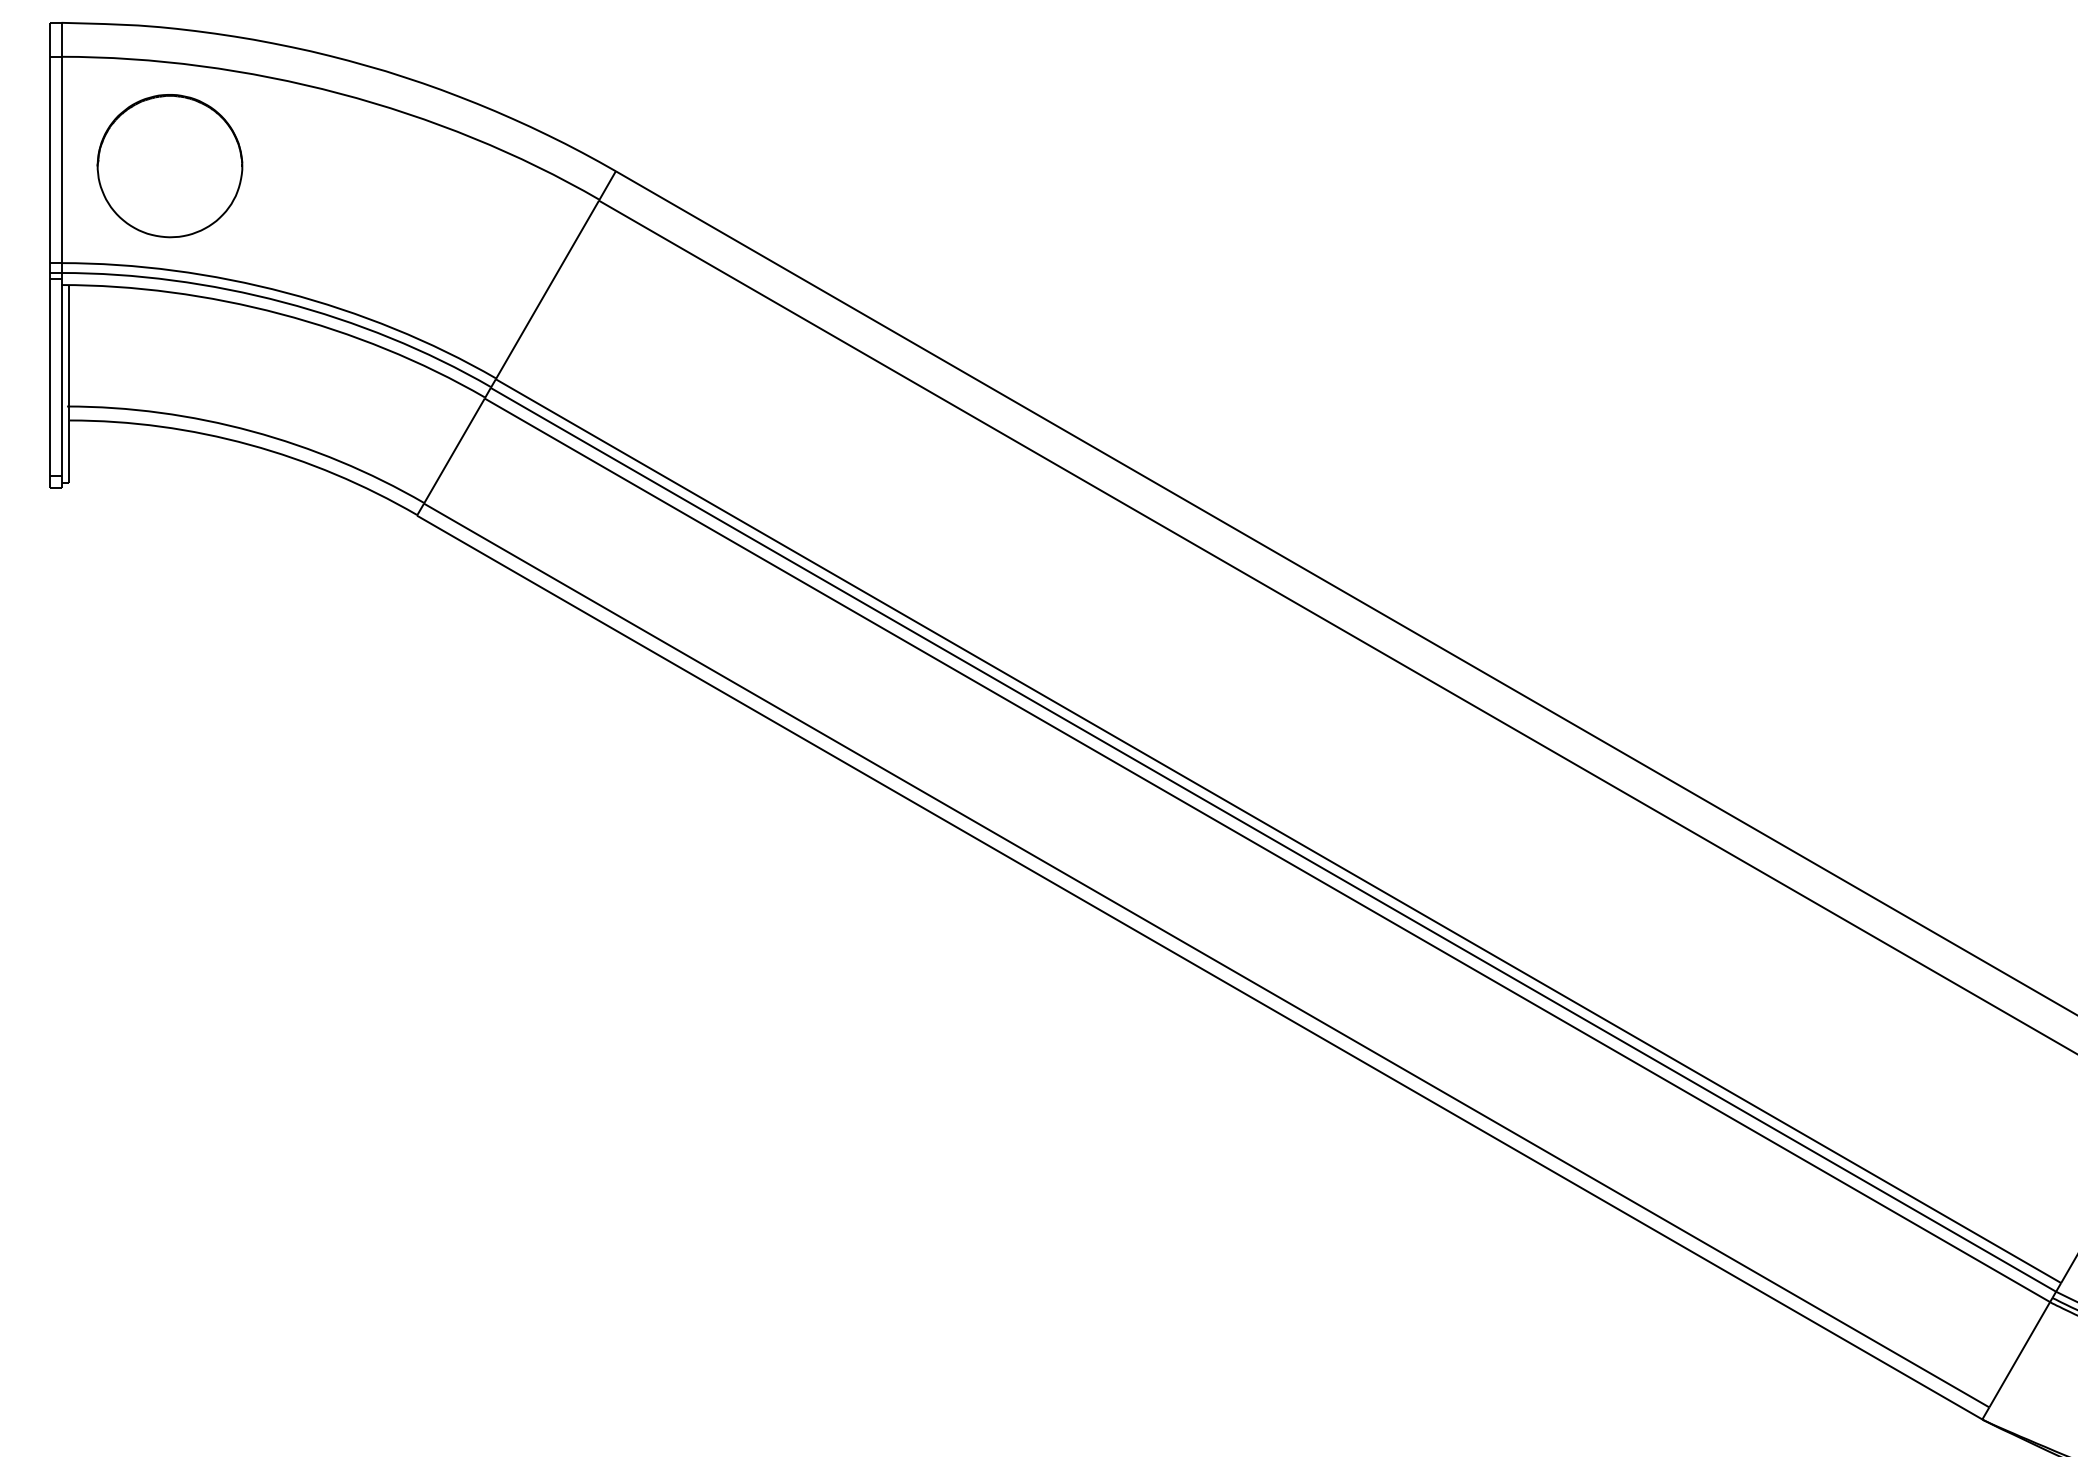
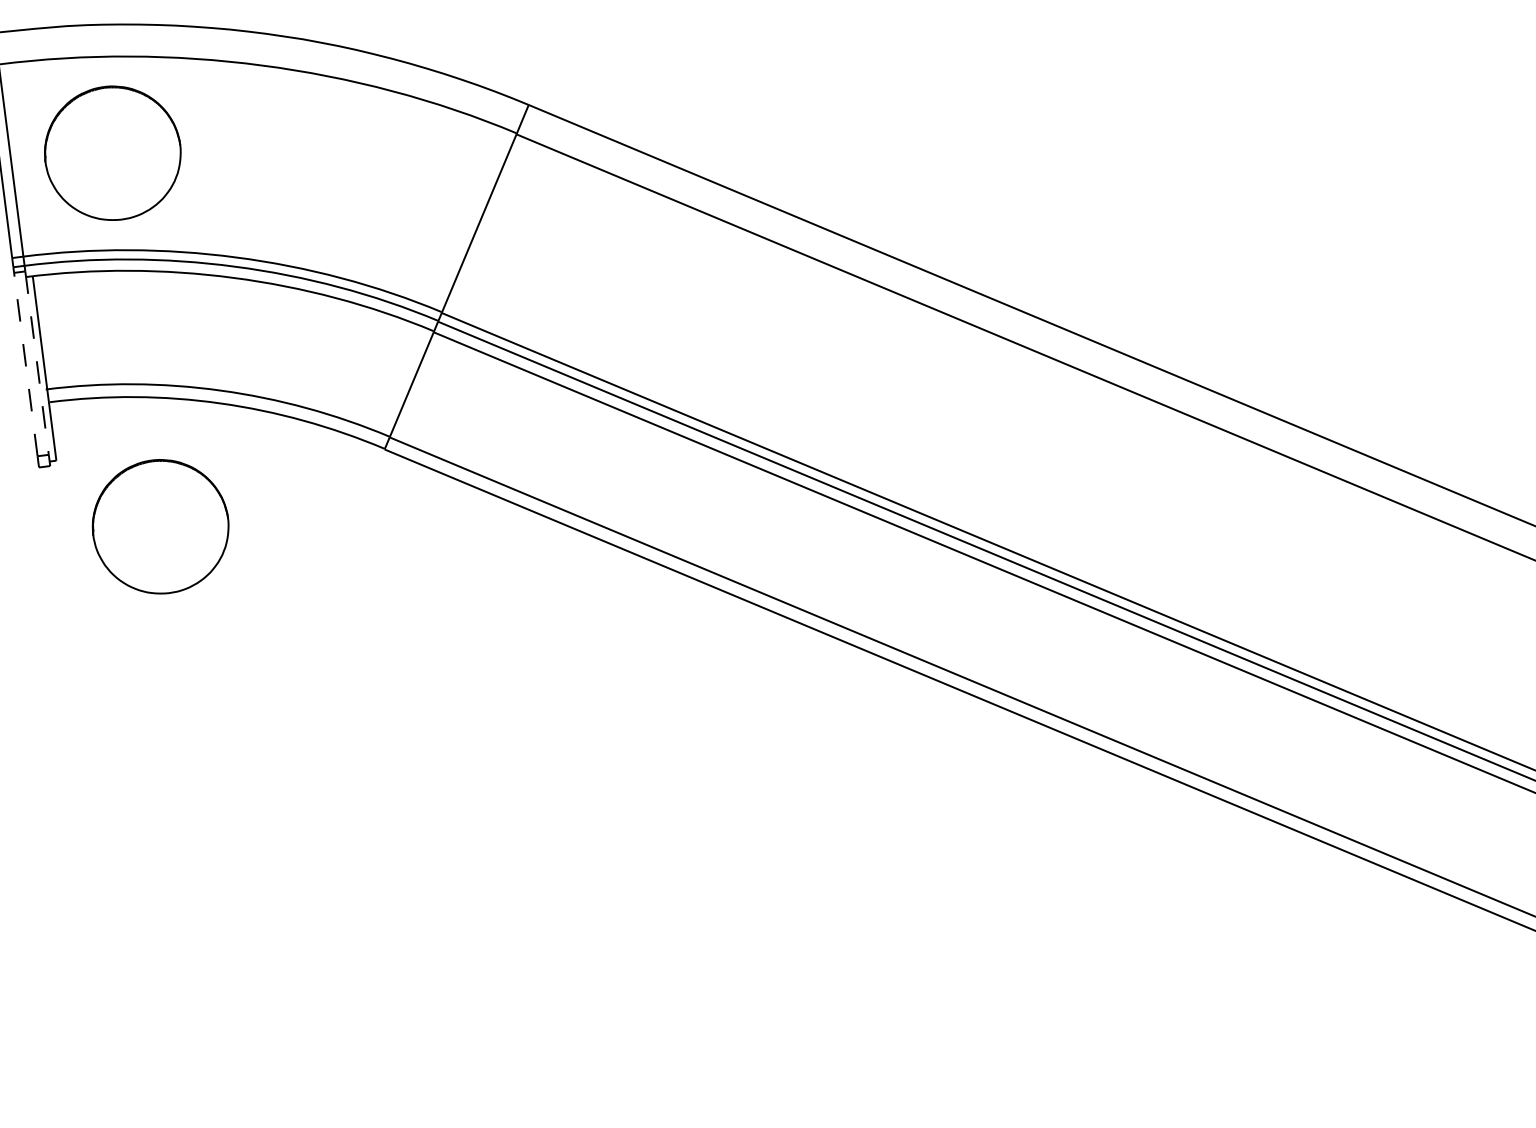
line: (49, 376) -> (25, 363), solid -> dashed
line: (61, 377) -> (37, 363), solid -> dashed
part: (169, 567) -> (160, 527), added

